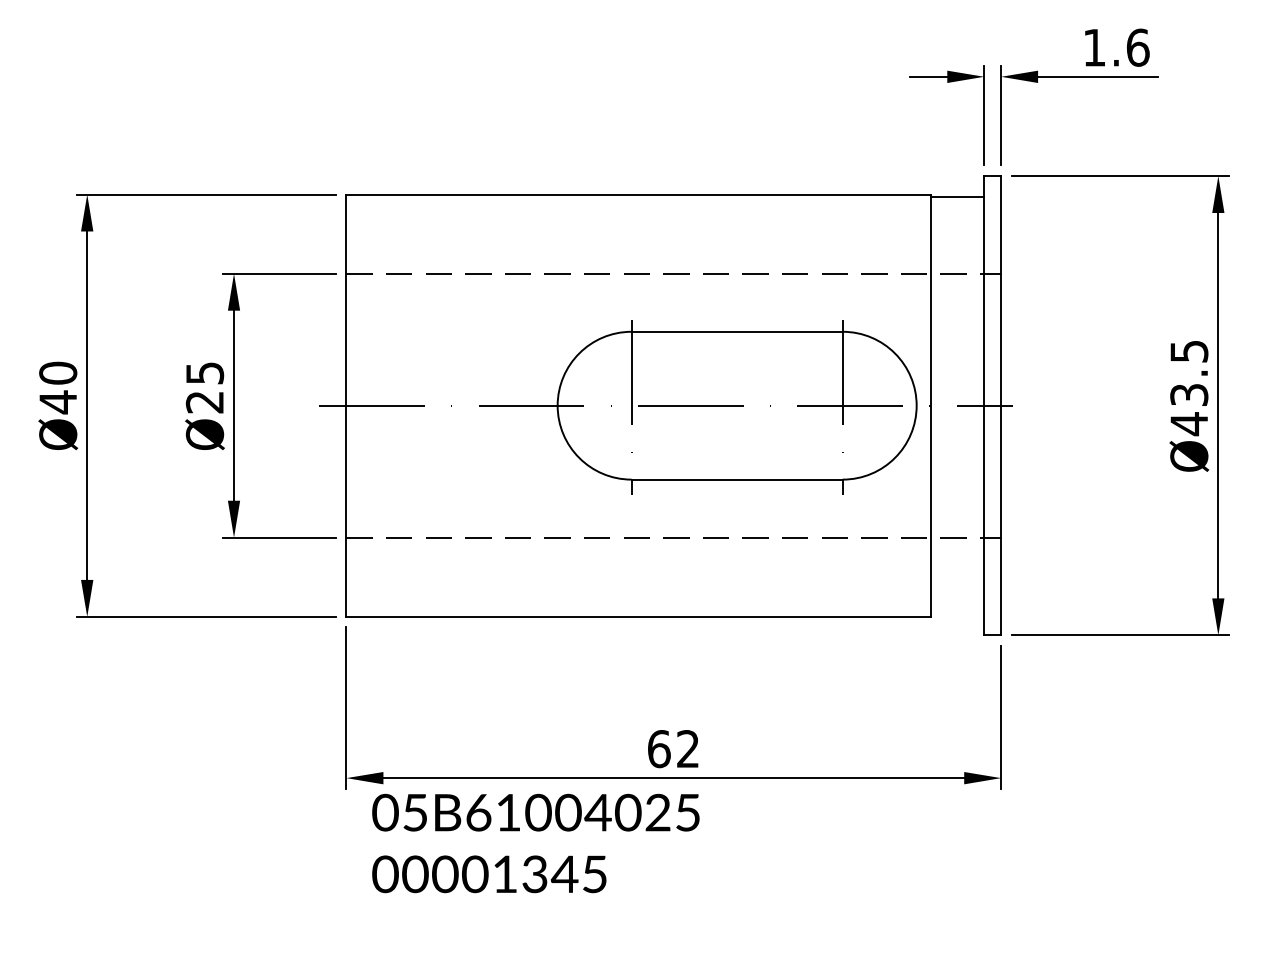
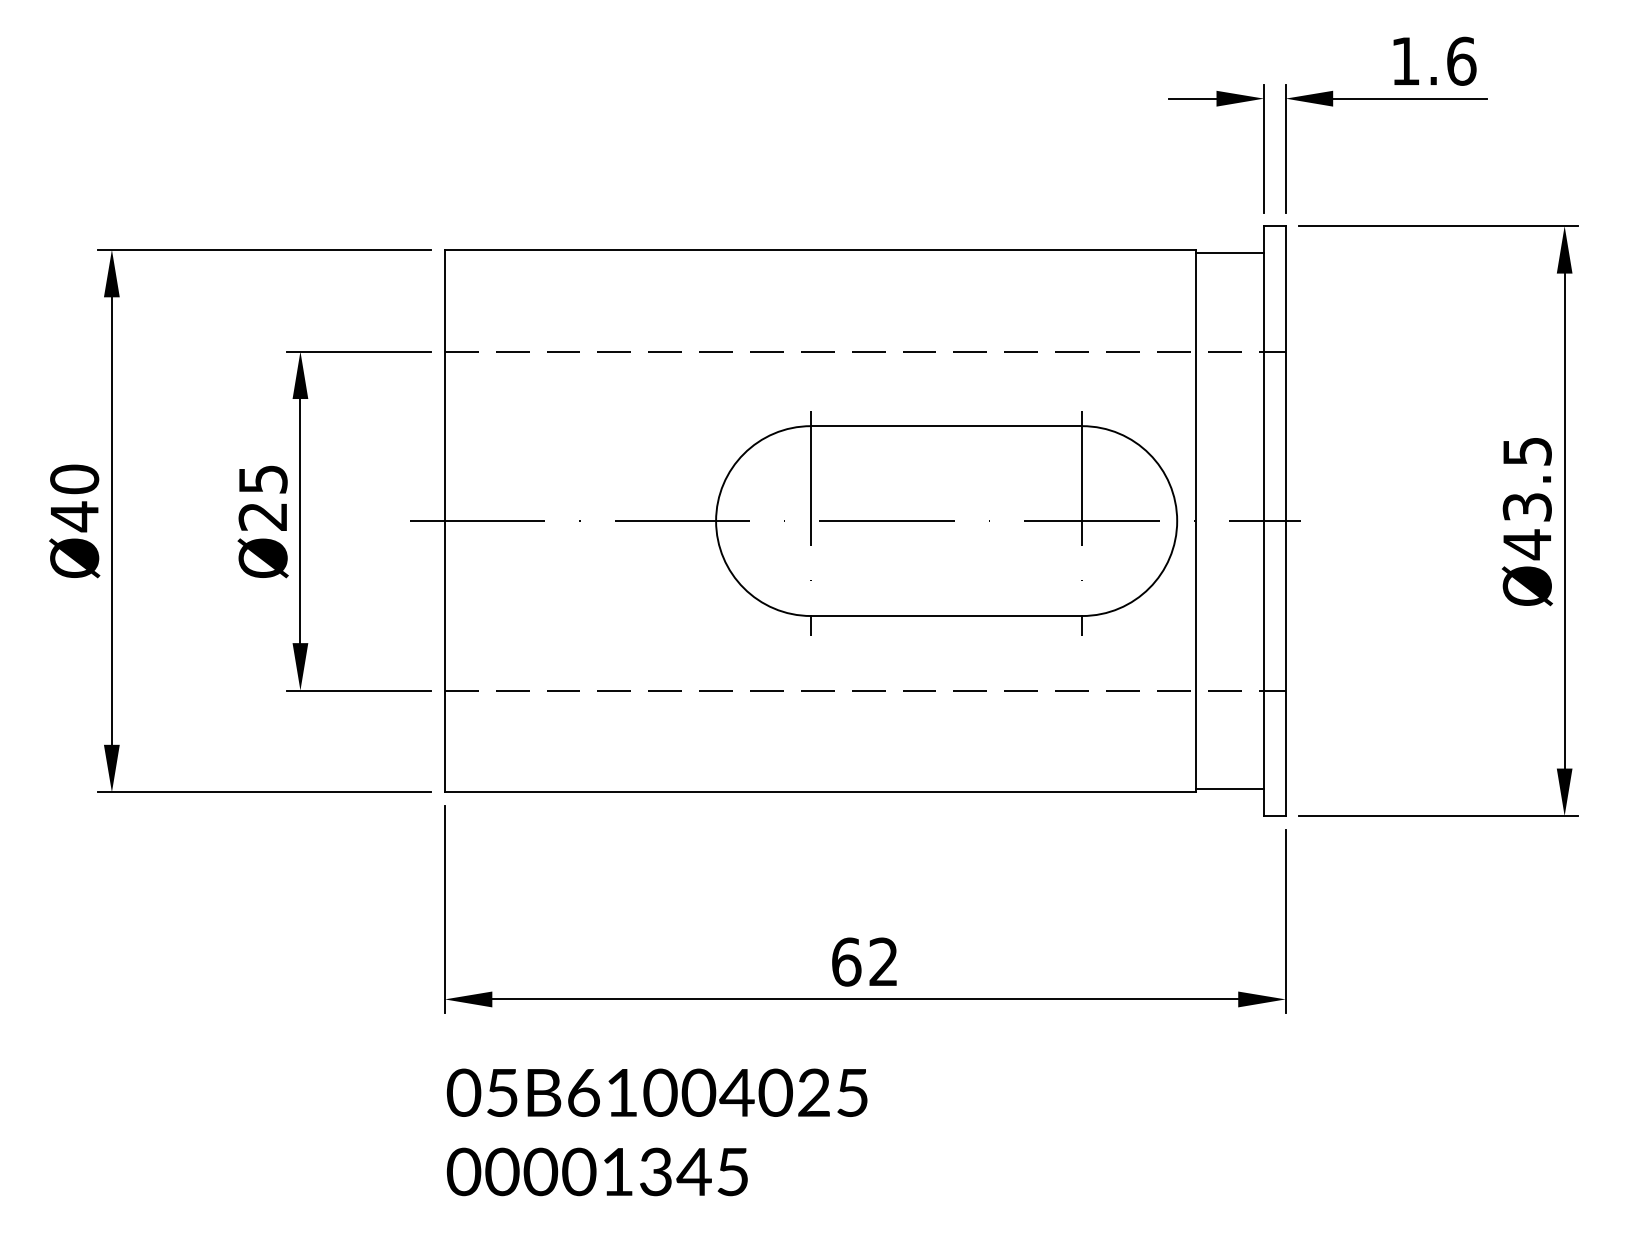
line: (957, 613) -> (1229, 788), added
text: (535, 843) -> (656, 1132), moved

